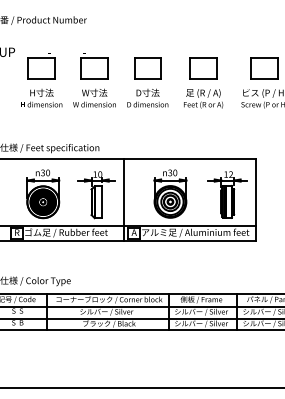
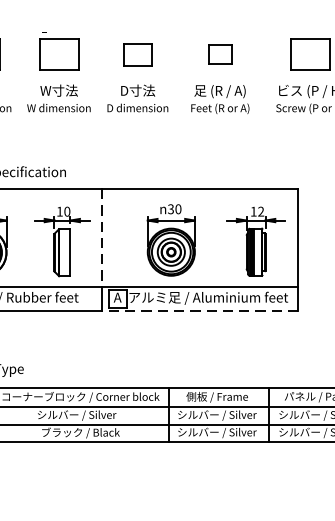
part: (147, 68) -> (137, 54), size x0.7
part: (203, 68) -> (220, 54), size x0.6
line: (123, 192) -> (101, 238), solid -> dashed
line: (189, 241) -> (199, 310), solid -> dashed

